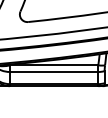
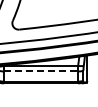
line: (54, 72) -> (41, 71), solid -> dashed

